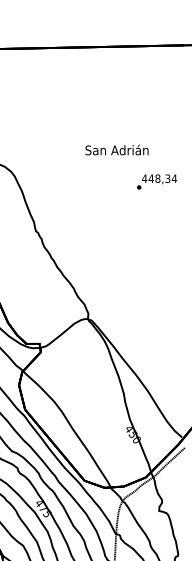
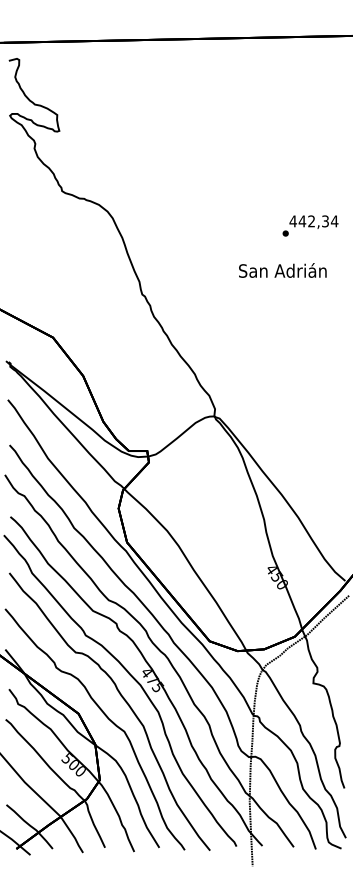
text: (116, 150) -> (282, 270), moved
text: (157, 178) -> (311, 221), 448,34 -> 442,34

